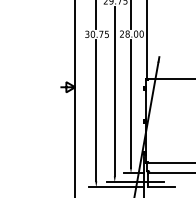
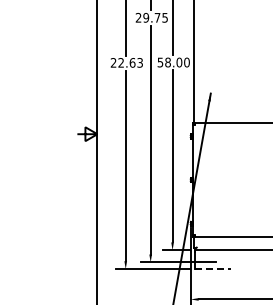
text: (96, 34) -> (126, 62), 30.75 -> 22.63
text: (122, 34) -> (160, 62), 28.00 -> 58.00
line: (161, 187) -> (213, 269), solid -> dashed

